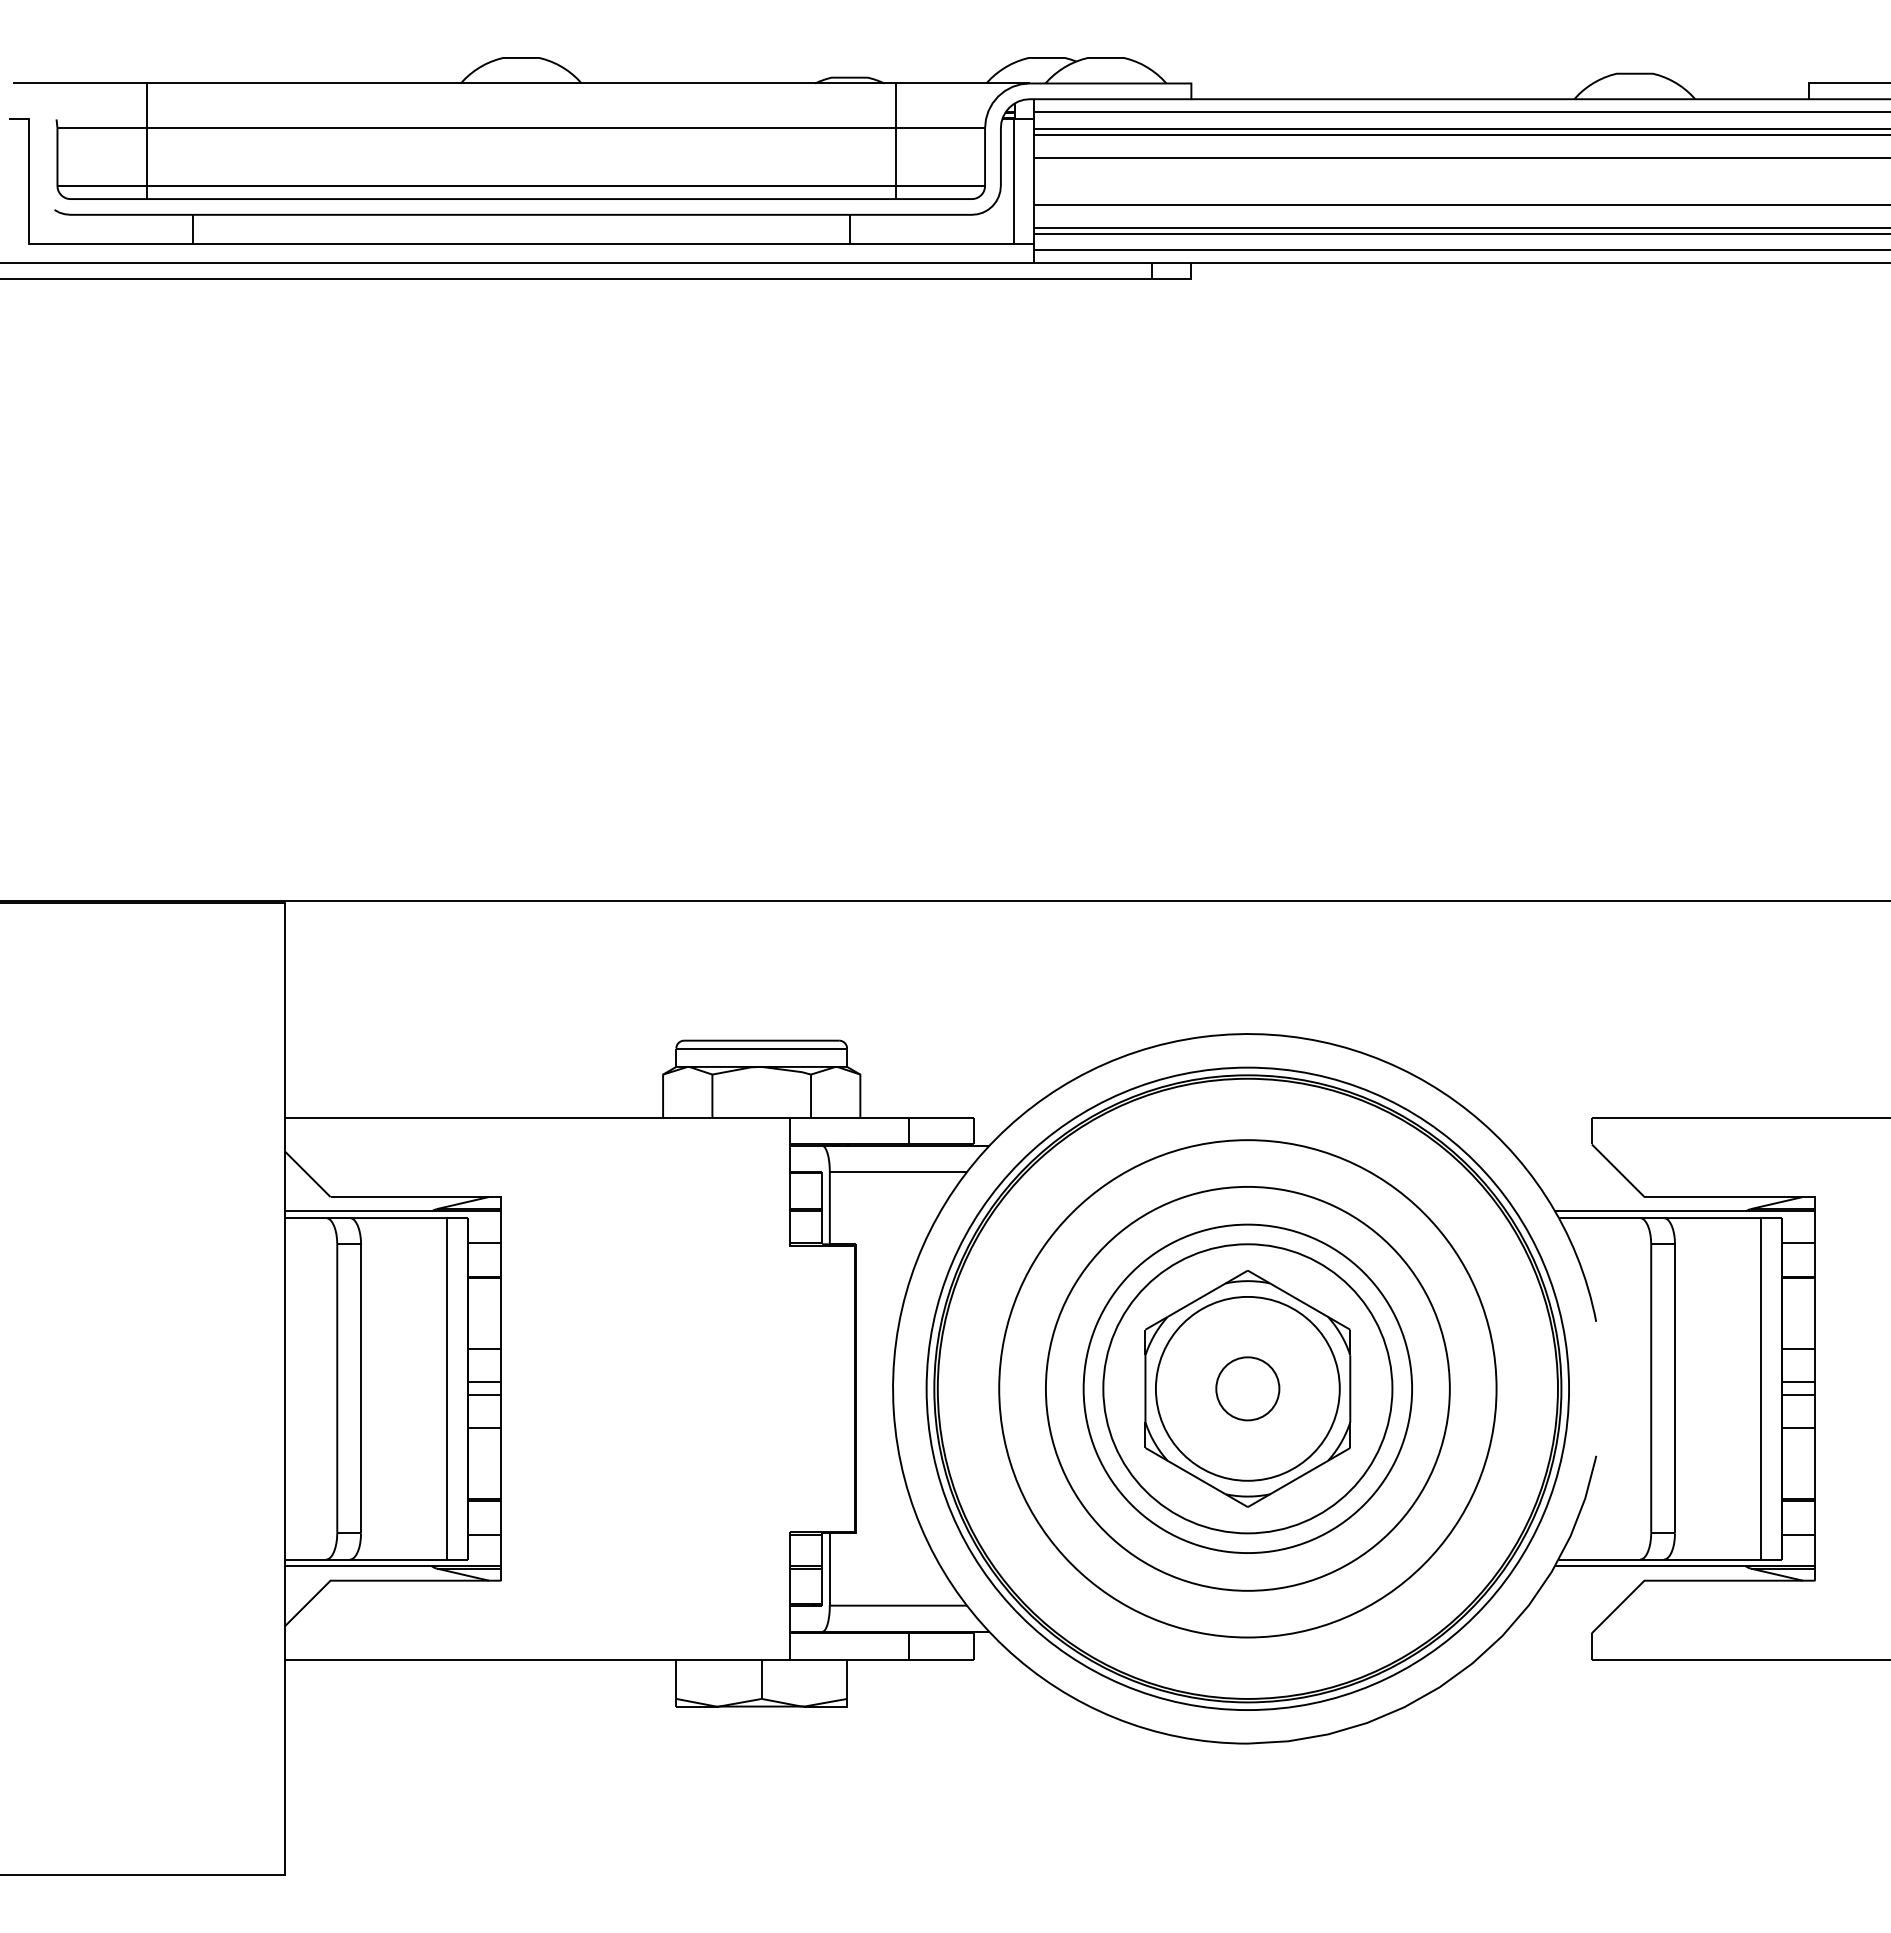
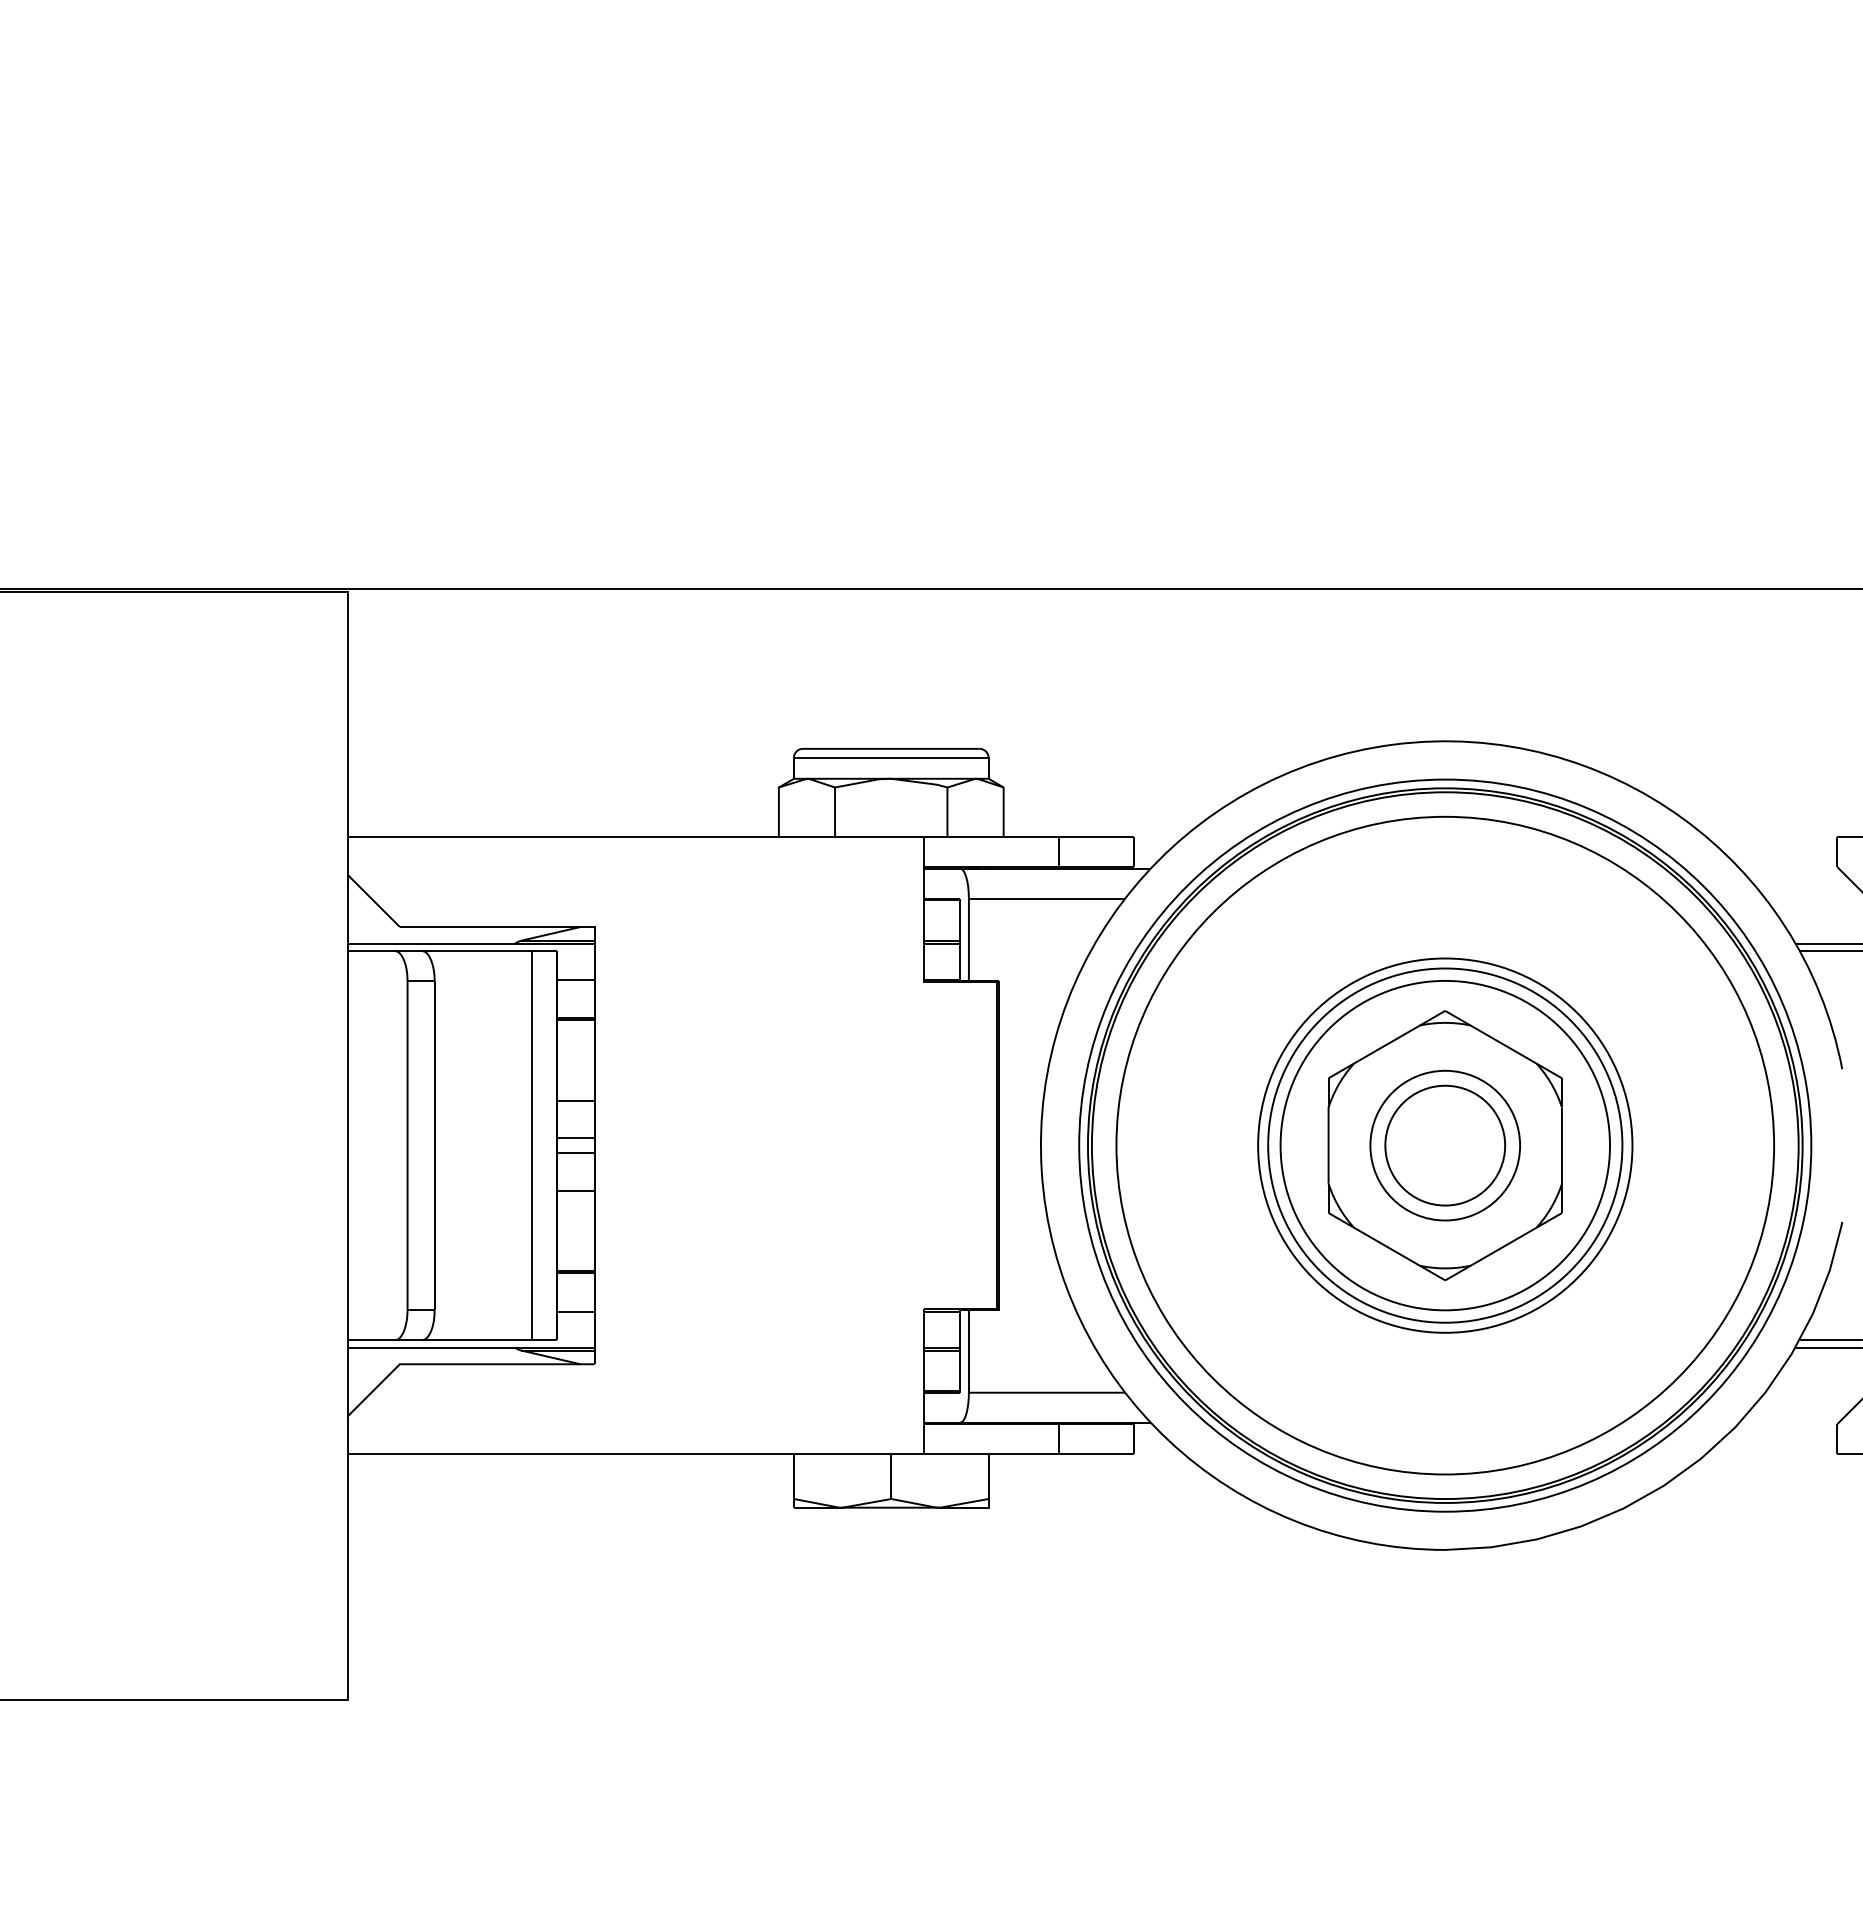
circle: (1247, 1388) -> (1444, 1145), size x0.62
circle: (1247, 1388) -> (1444, 1145), size x0.71
circle: (1247, 1388) -> (1444, 1145), size x1.43
circle: (1247, 1388) -> (1444, 1145), size x1.67

